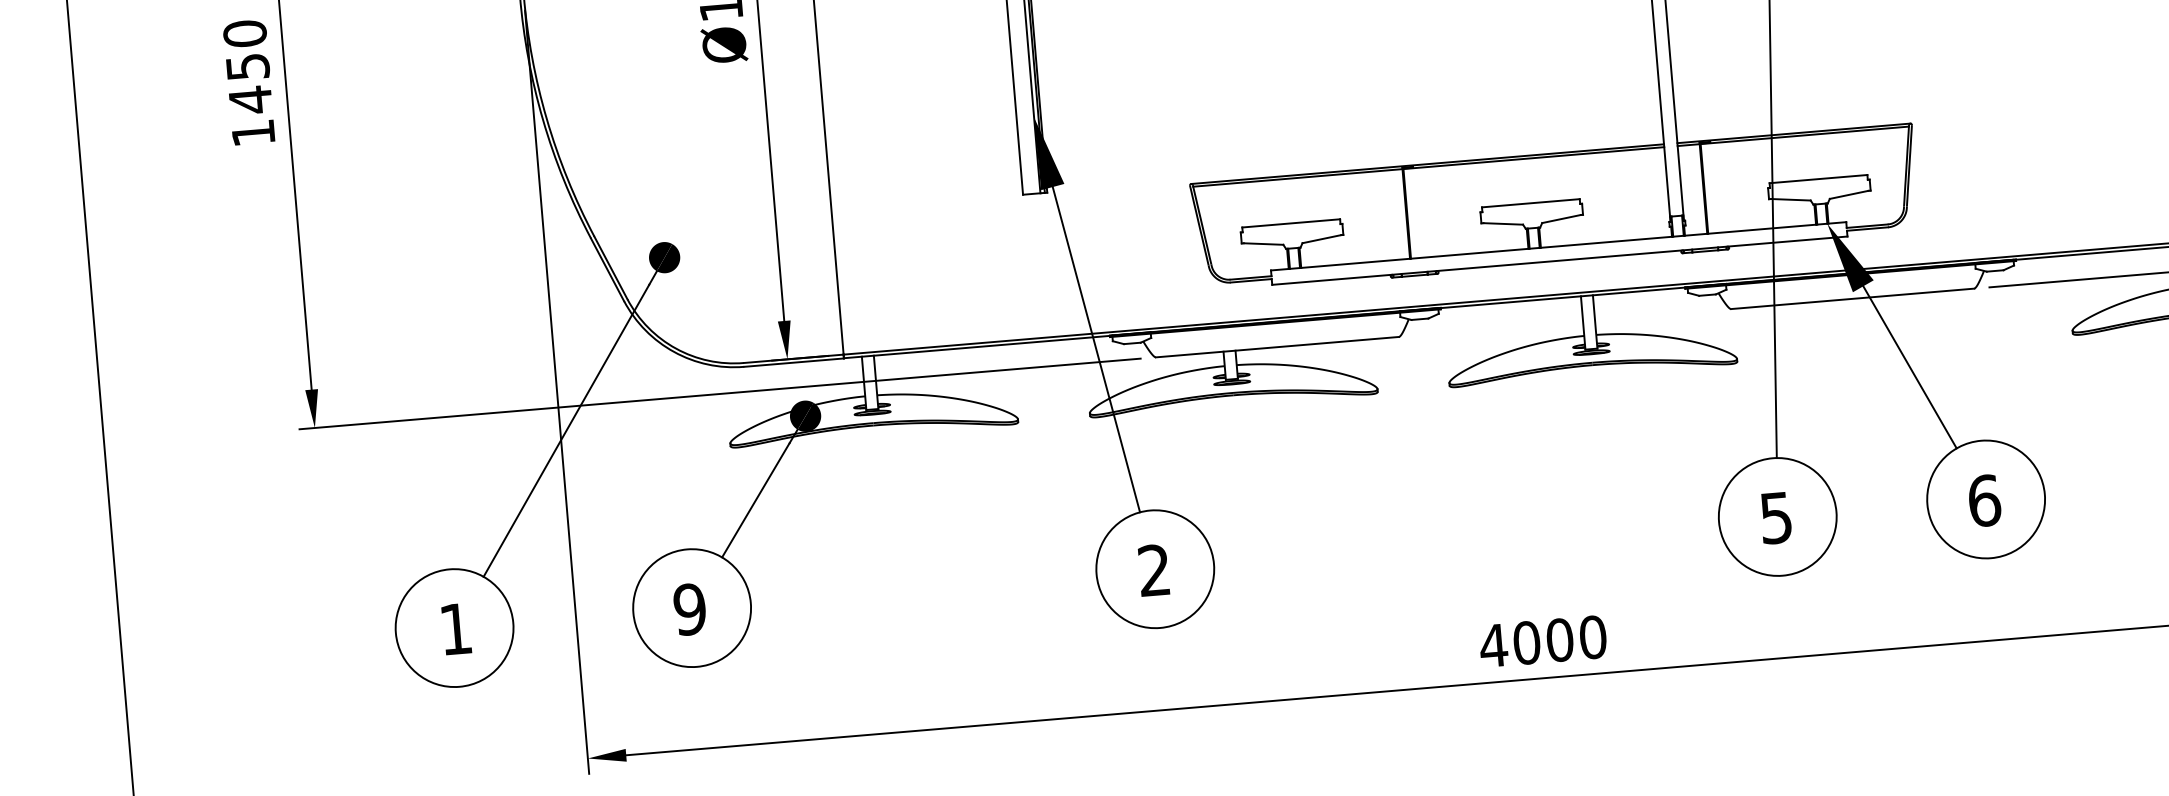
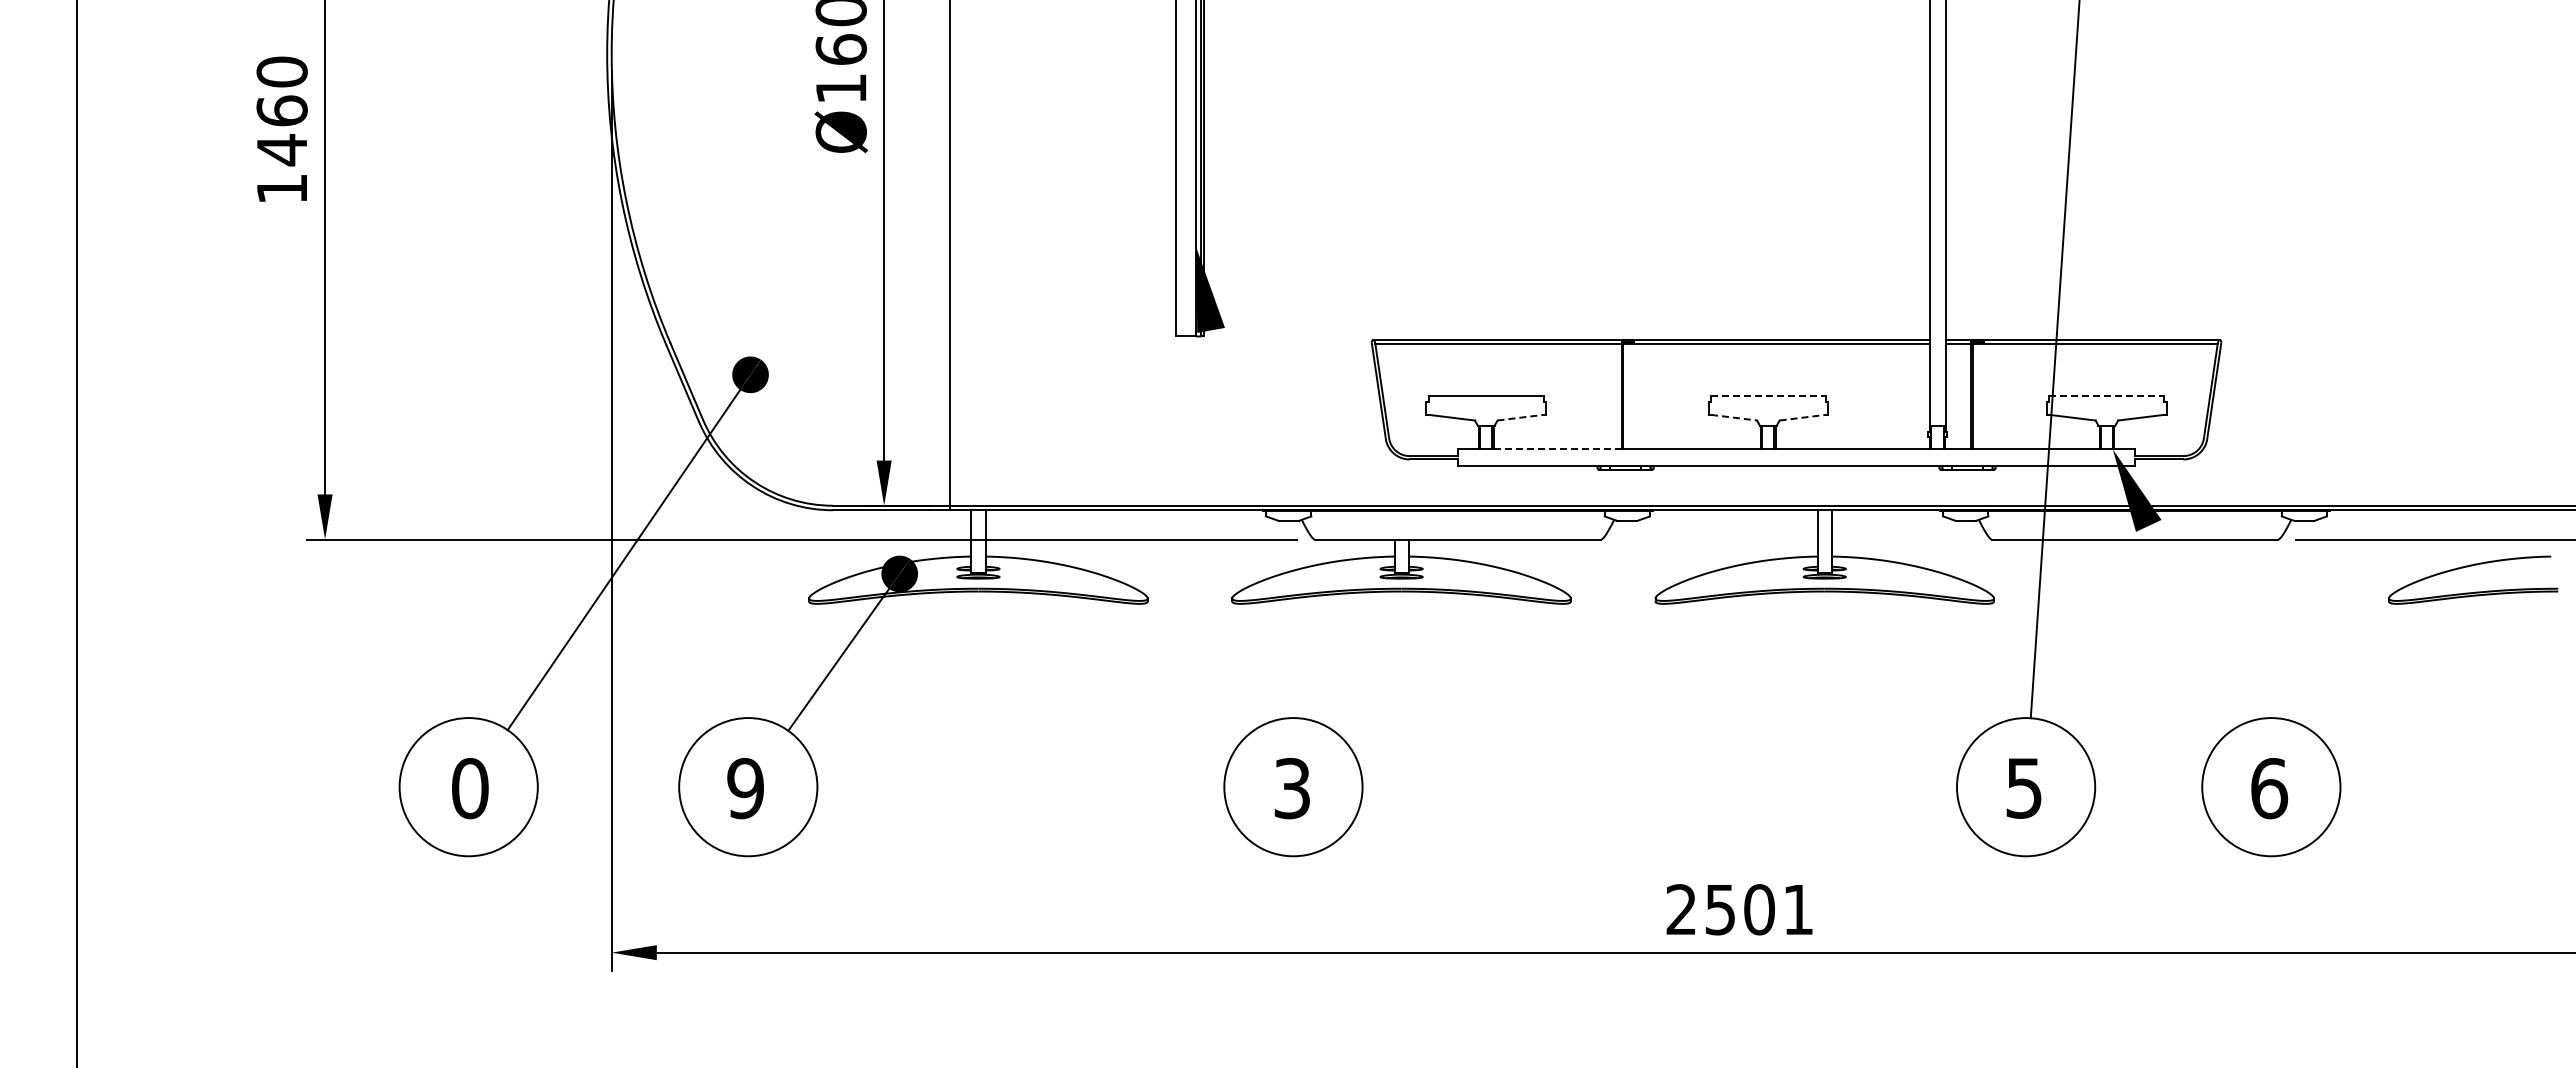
text: (247, 66) -> (281, 110), 1450 -> 1460
line: (1818, 179) -> (2106, 396), solid -> dashed
line: (1531, 203) -> (1768, 396), solid -> dashed
line: (1562, 218) -> (1803, 417), solid -> dashed
line: (1503, 223) -> (1734, 417), solid -> dashed
line: (1322, 238) -> (1521, 417), solid -> dashed
line: (1355, 263) -> (1557, 449), solid -> dashed
line: (1096, 349) -> (1246, 524), removed
line: (1909, 366) -> (2194, 624), removed
text: (1153, 570) -> (1291, 788), 2 -> 3
text: (456, 629) -> (470, 788), 1 -> 0
text: (1542, 641) -> (1739, 909), 4000 -> 2501

